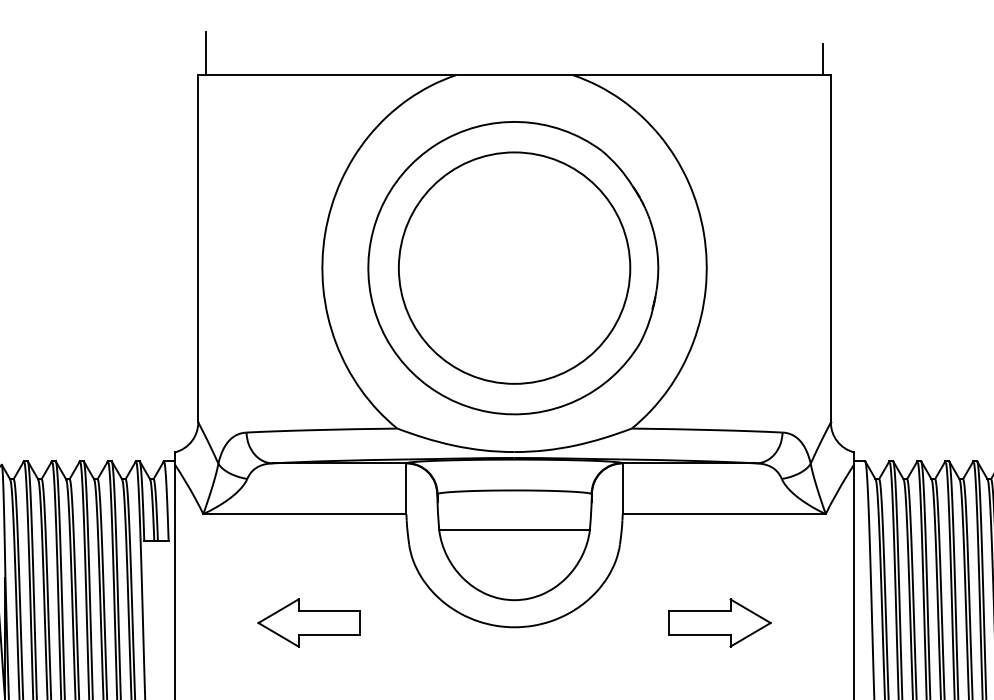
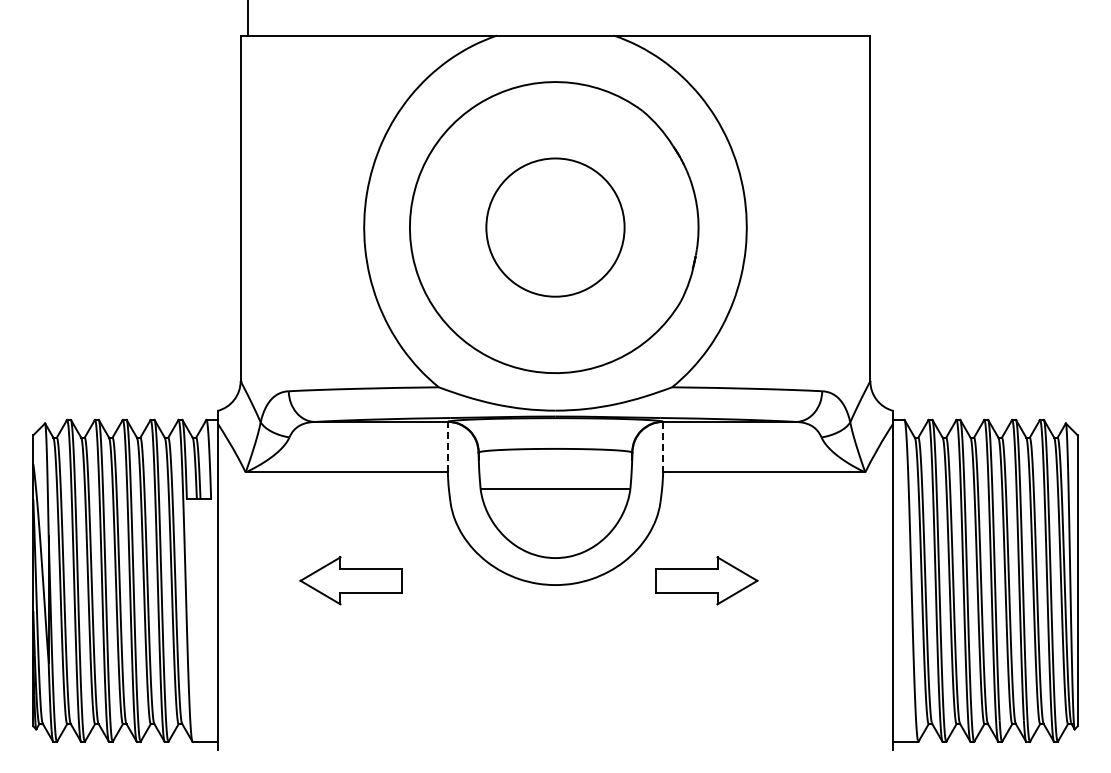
line: (822, 59) -> (862, 19), removed
circle: (514, 268) -> (555, 227), size x0.6
line: (406, 488) -> (447, 446), solid -> dashed
line: (623, 489) -> (663, 447), solid -> dashed
part: (719, 622) -> (706, 580), moved

